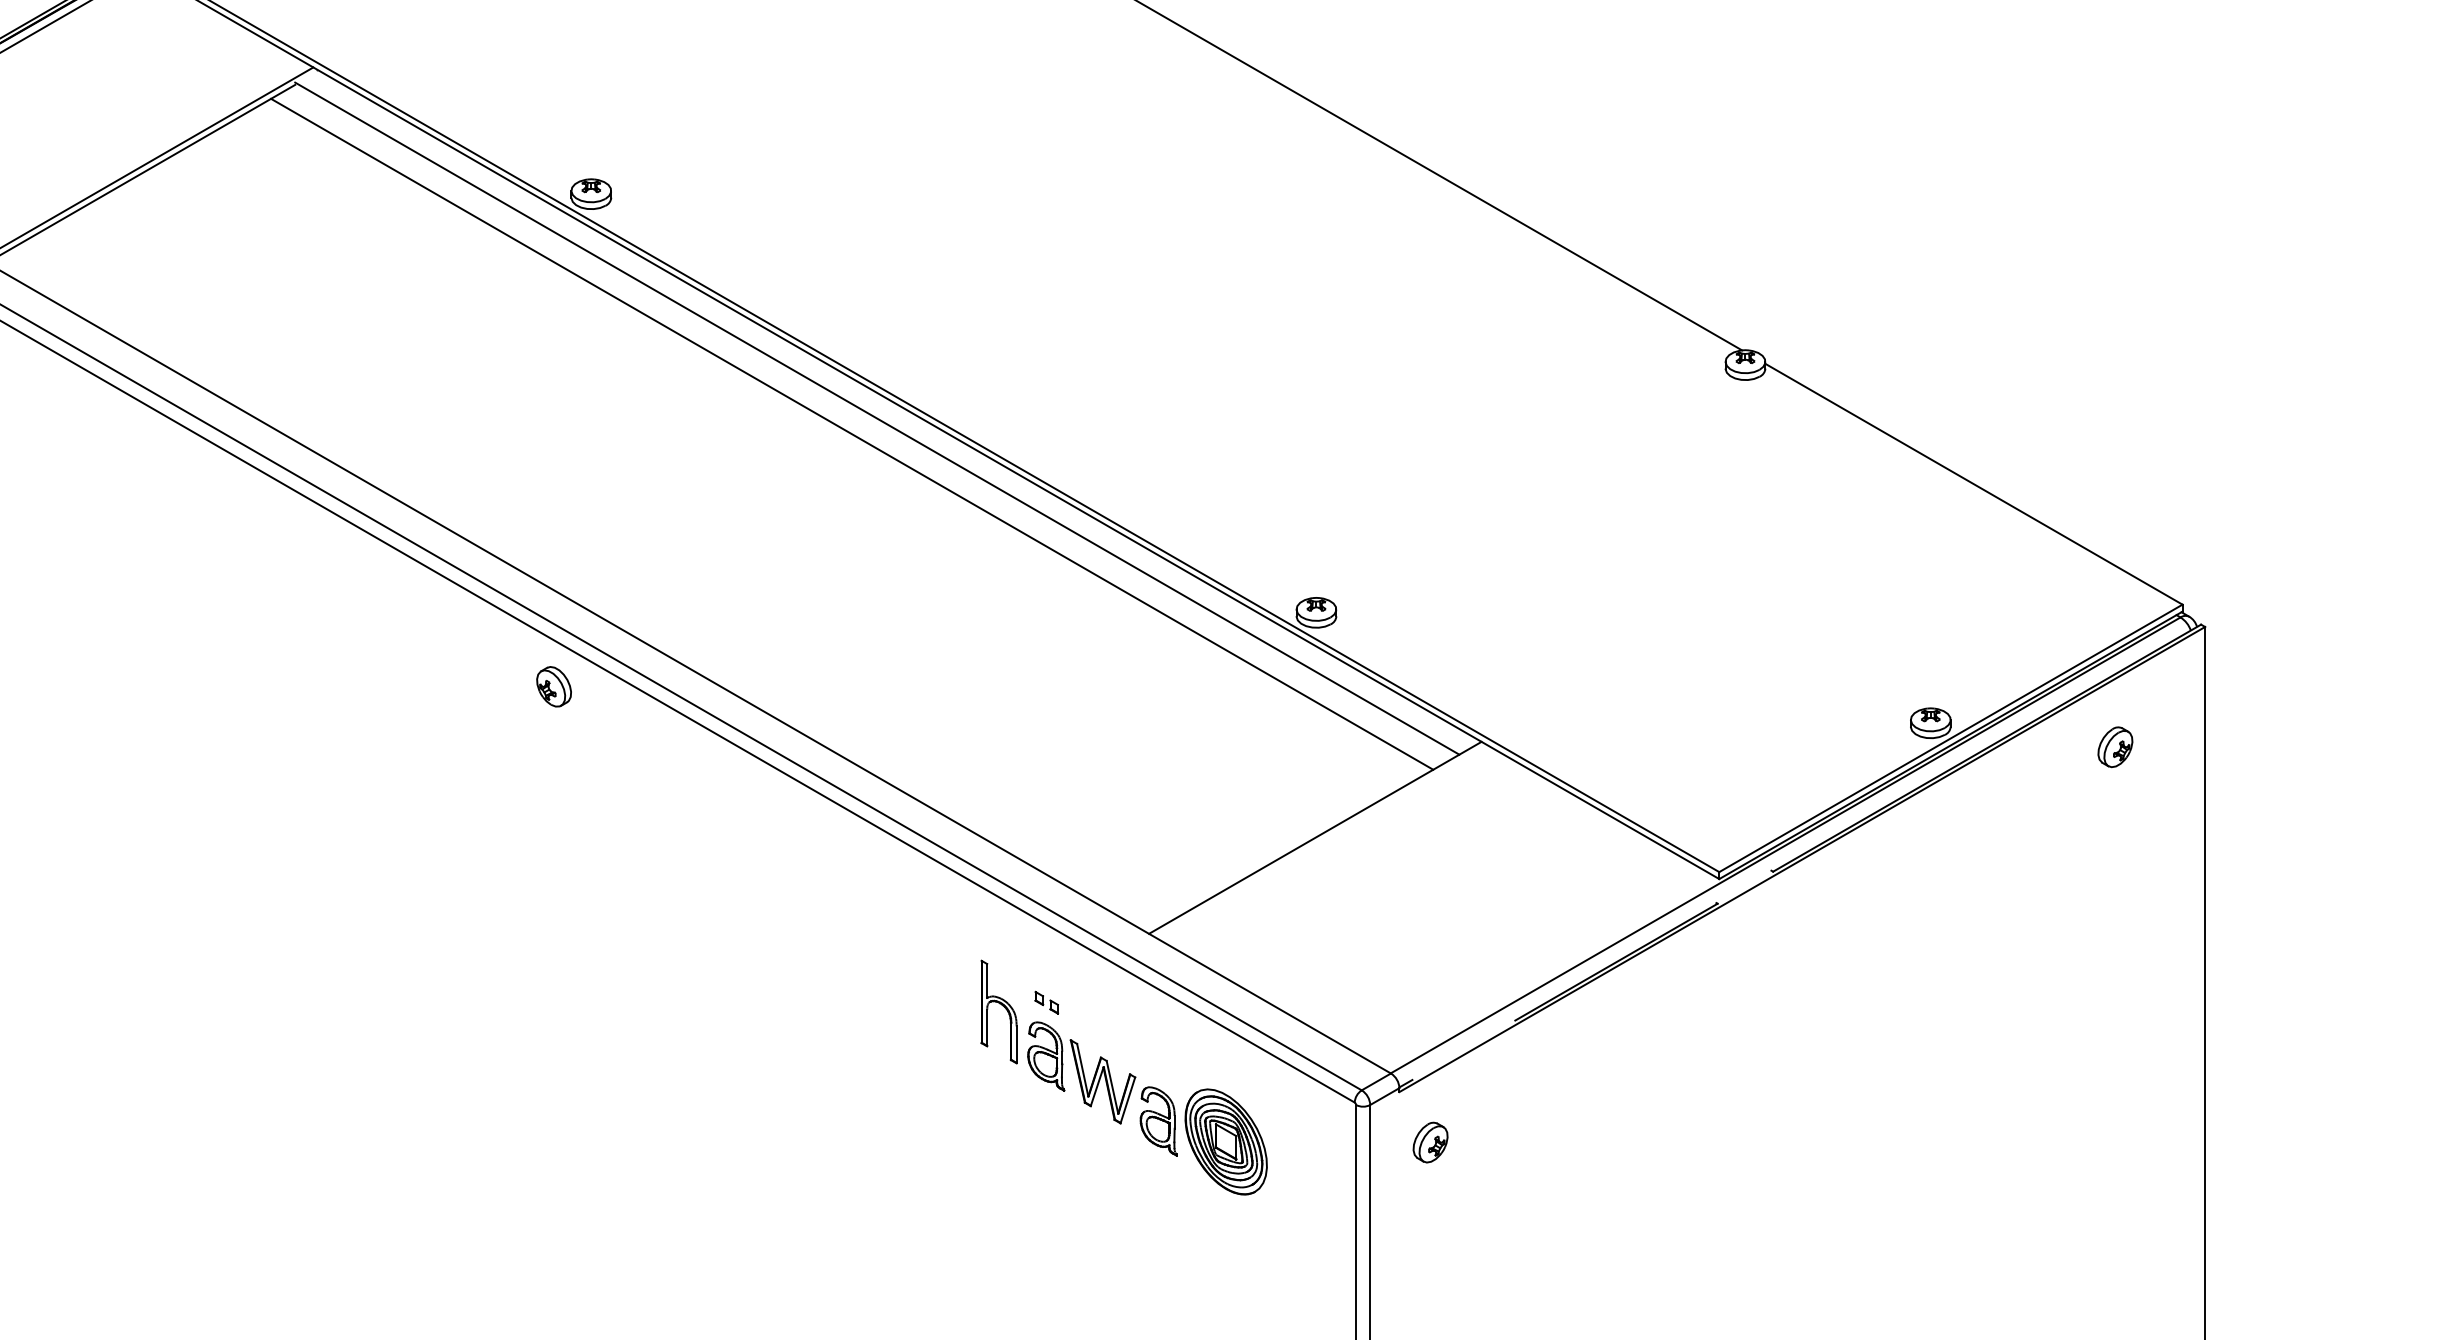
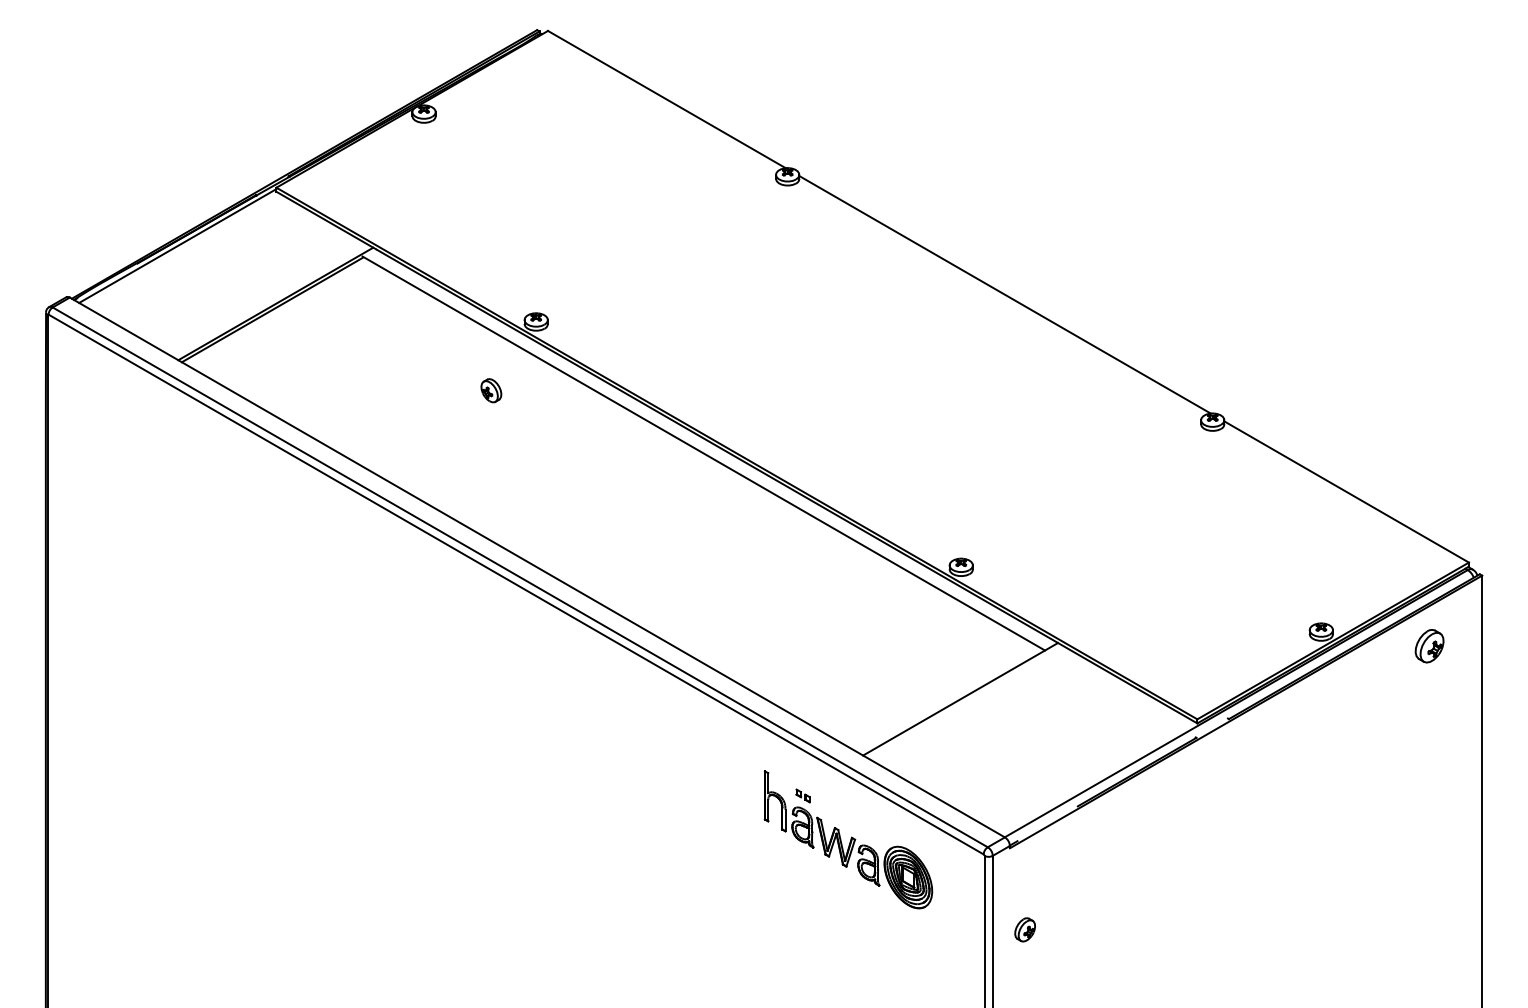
line: (851, 433) -> (688, 462), removed
part: (554, 686) -> (491, 390), moved
part: (2115, 746) -> (1429, 645), size x1.4
part: (1429, 1141) -> (1024, 929), moved

